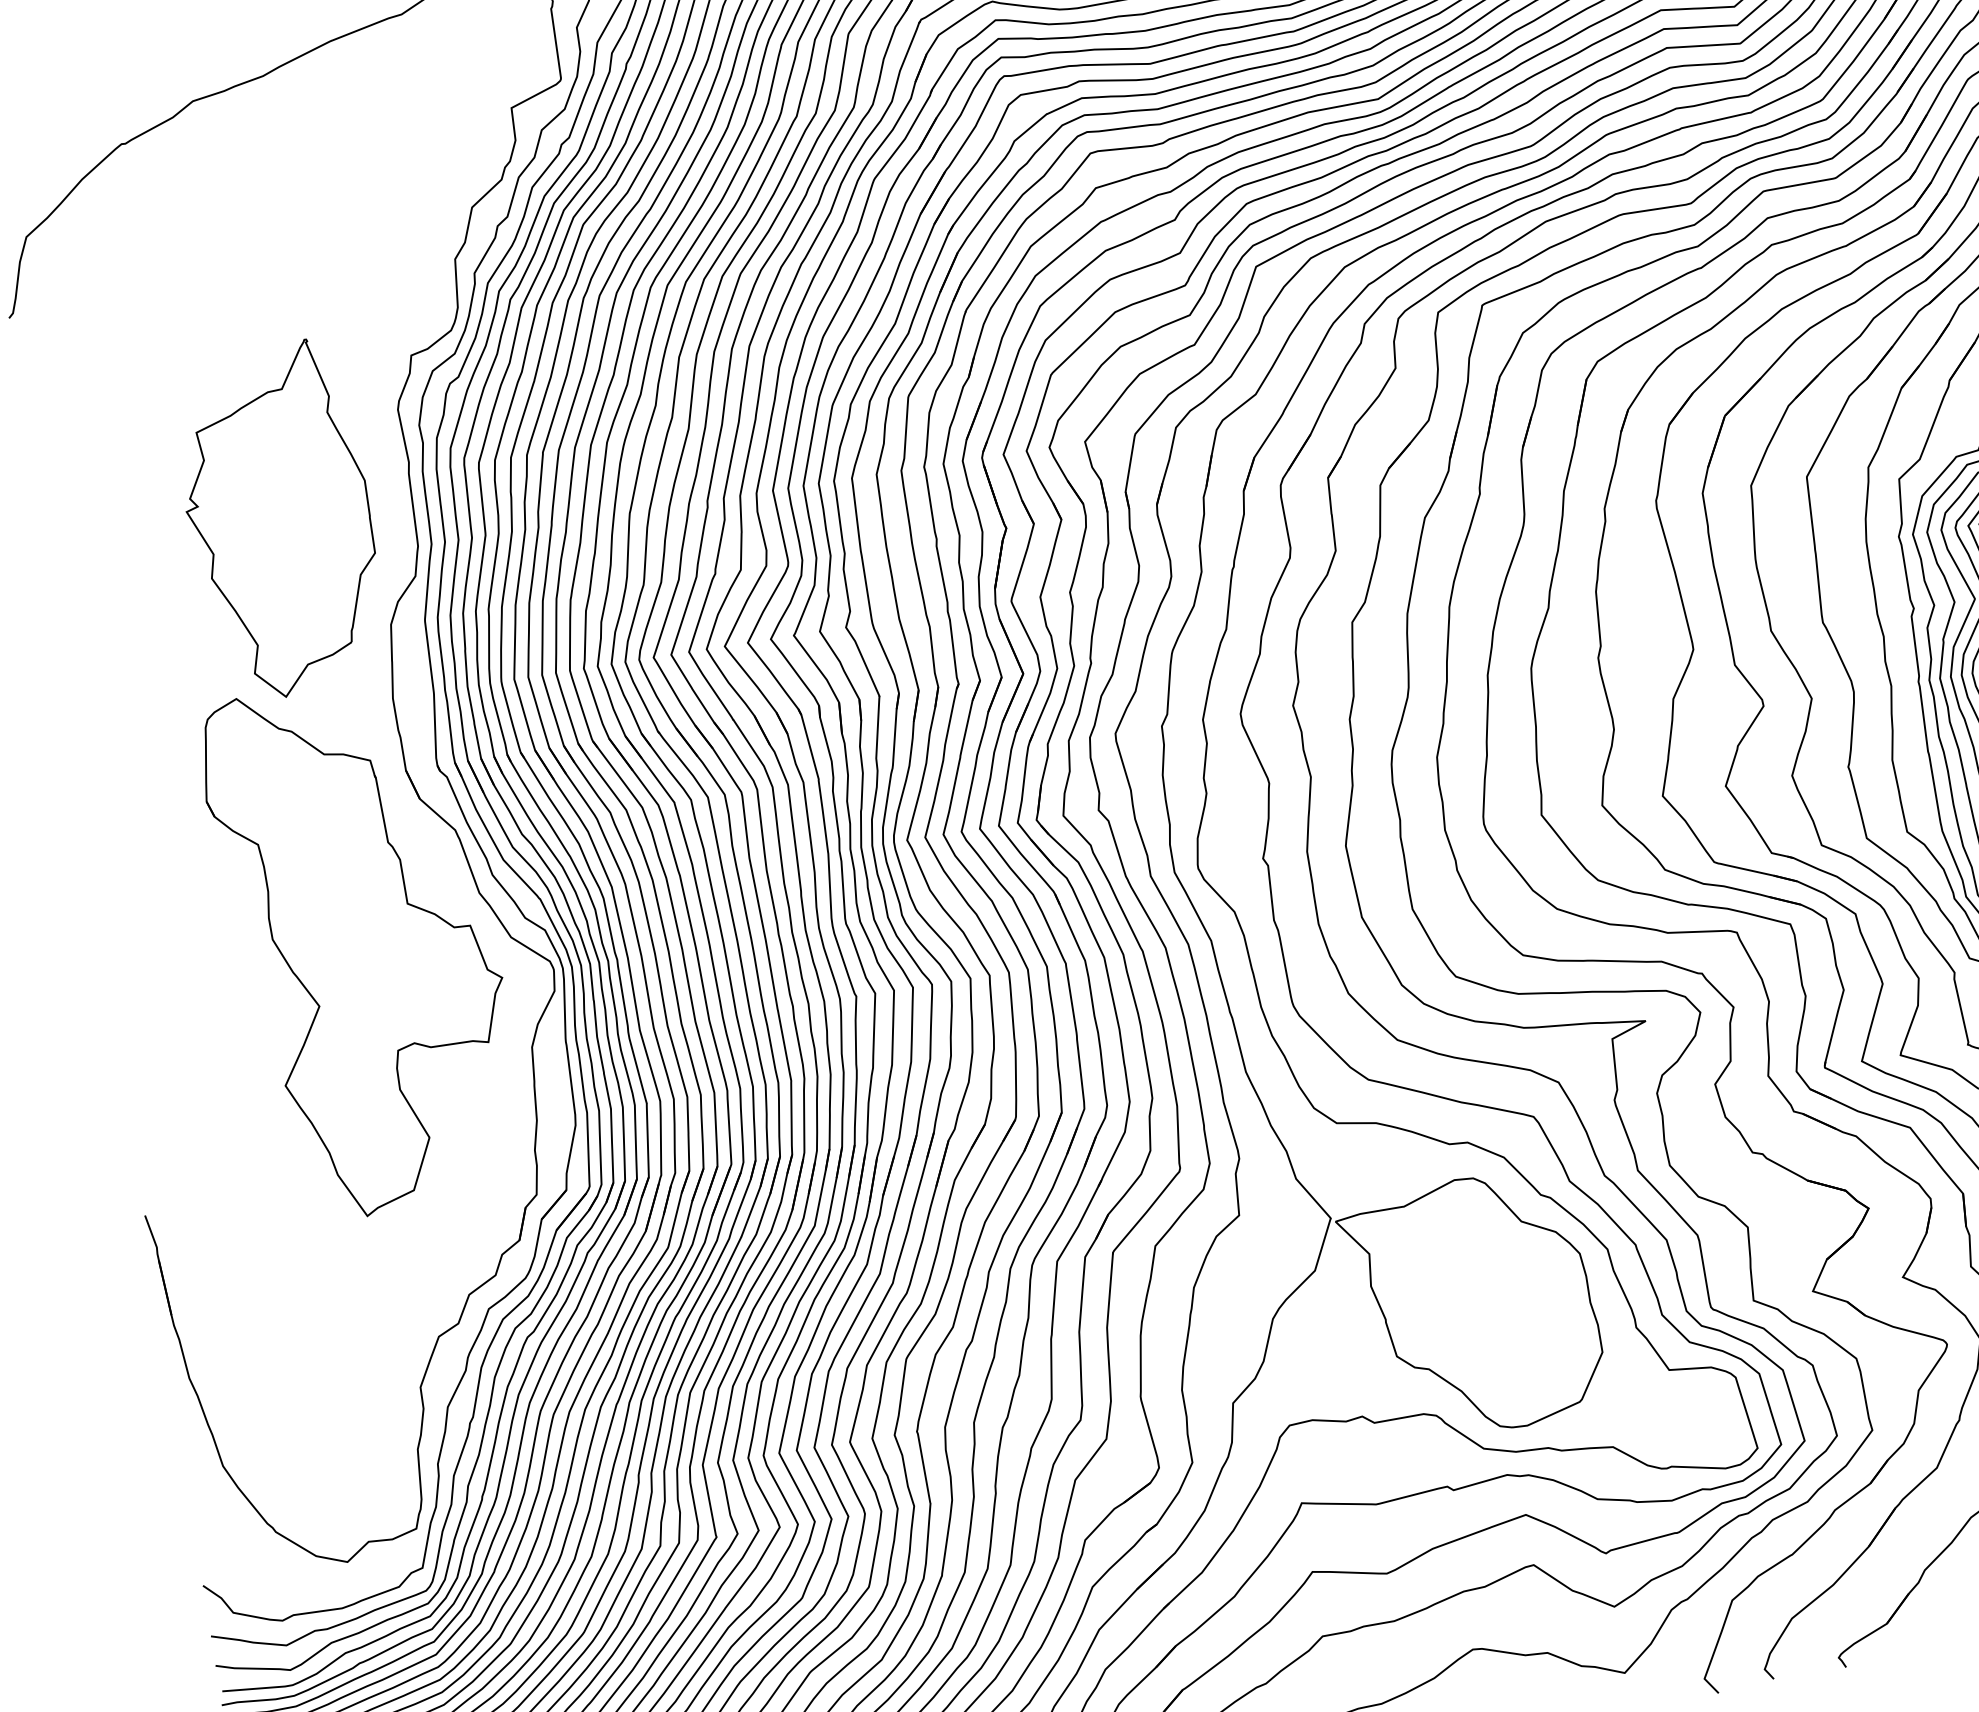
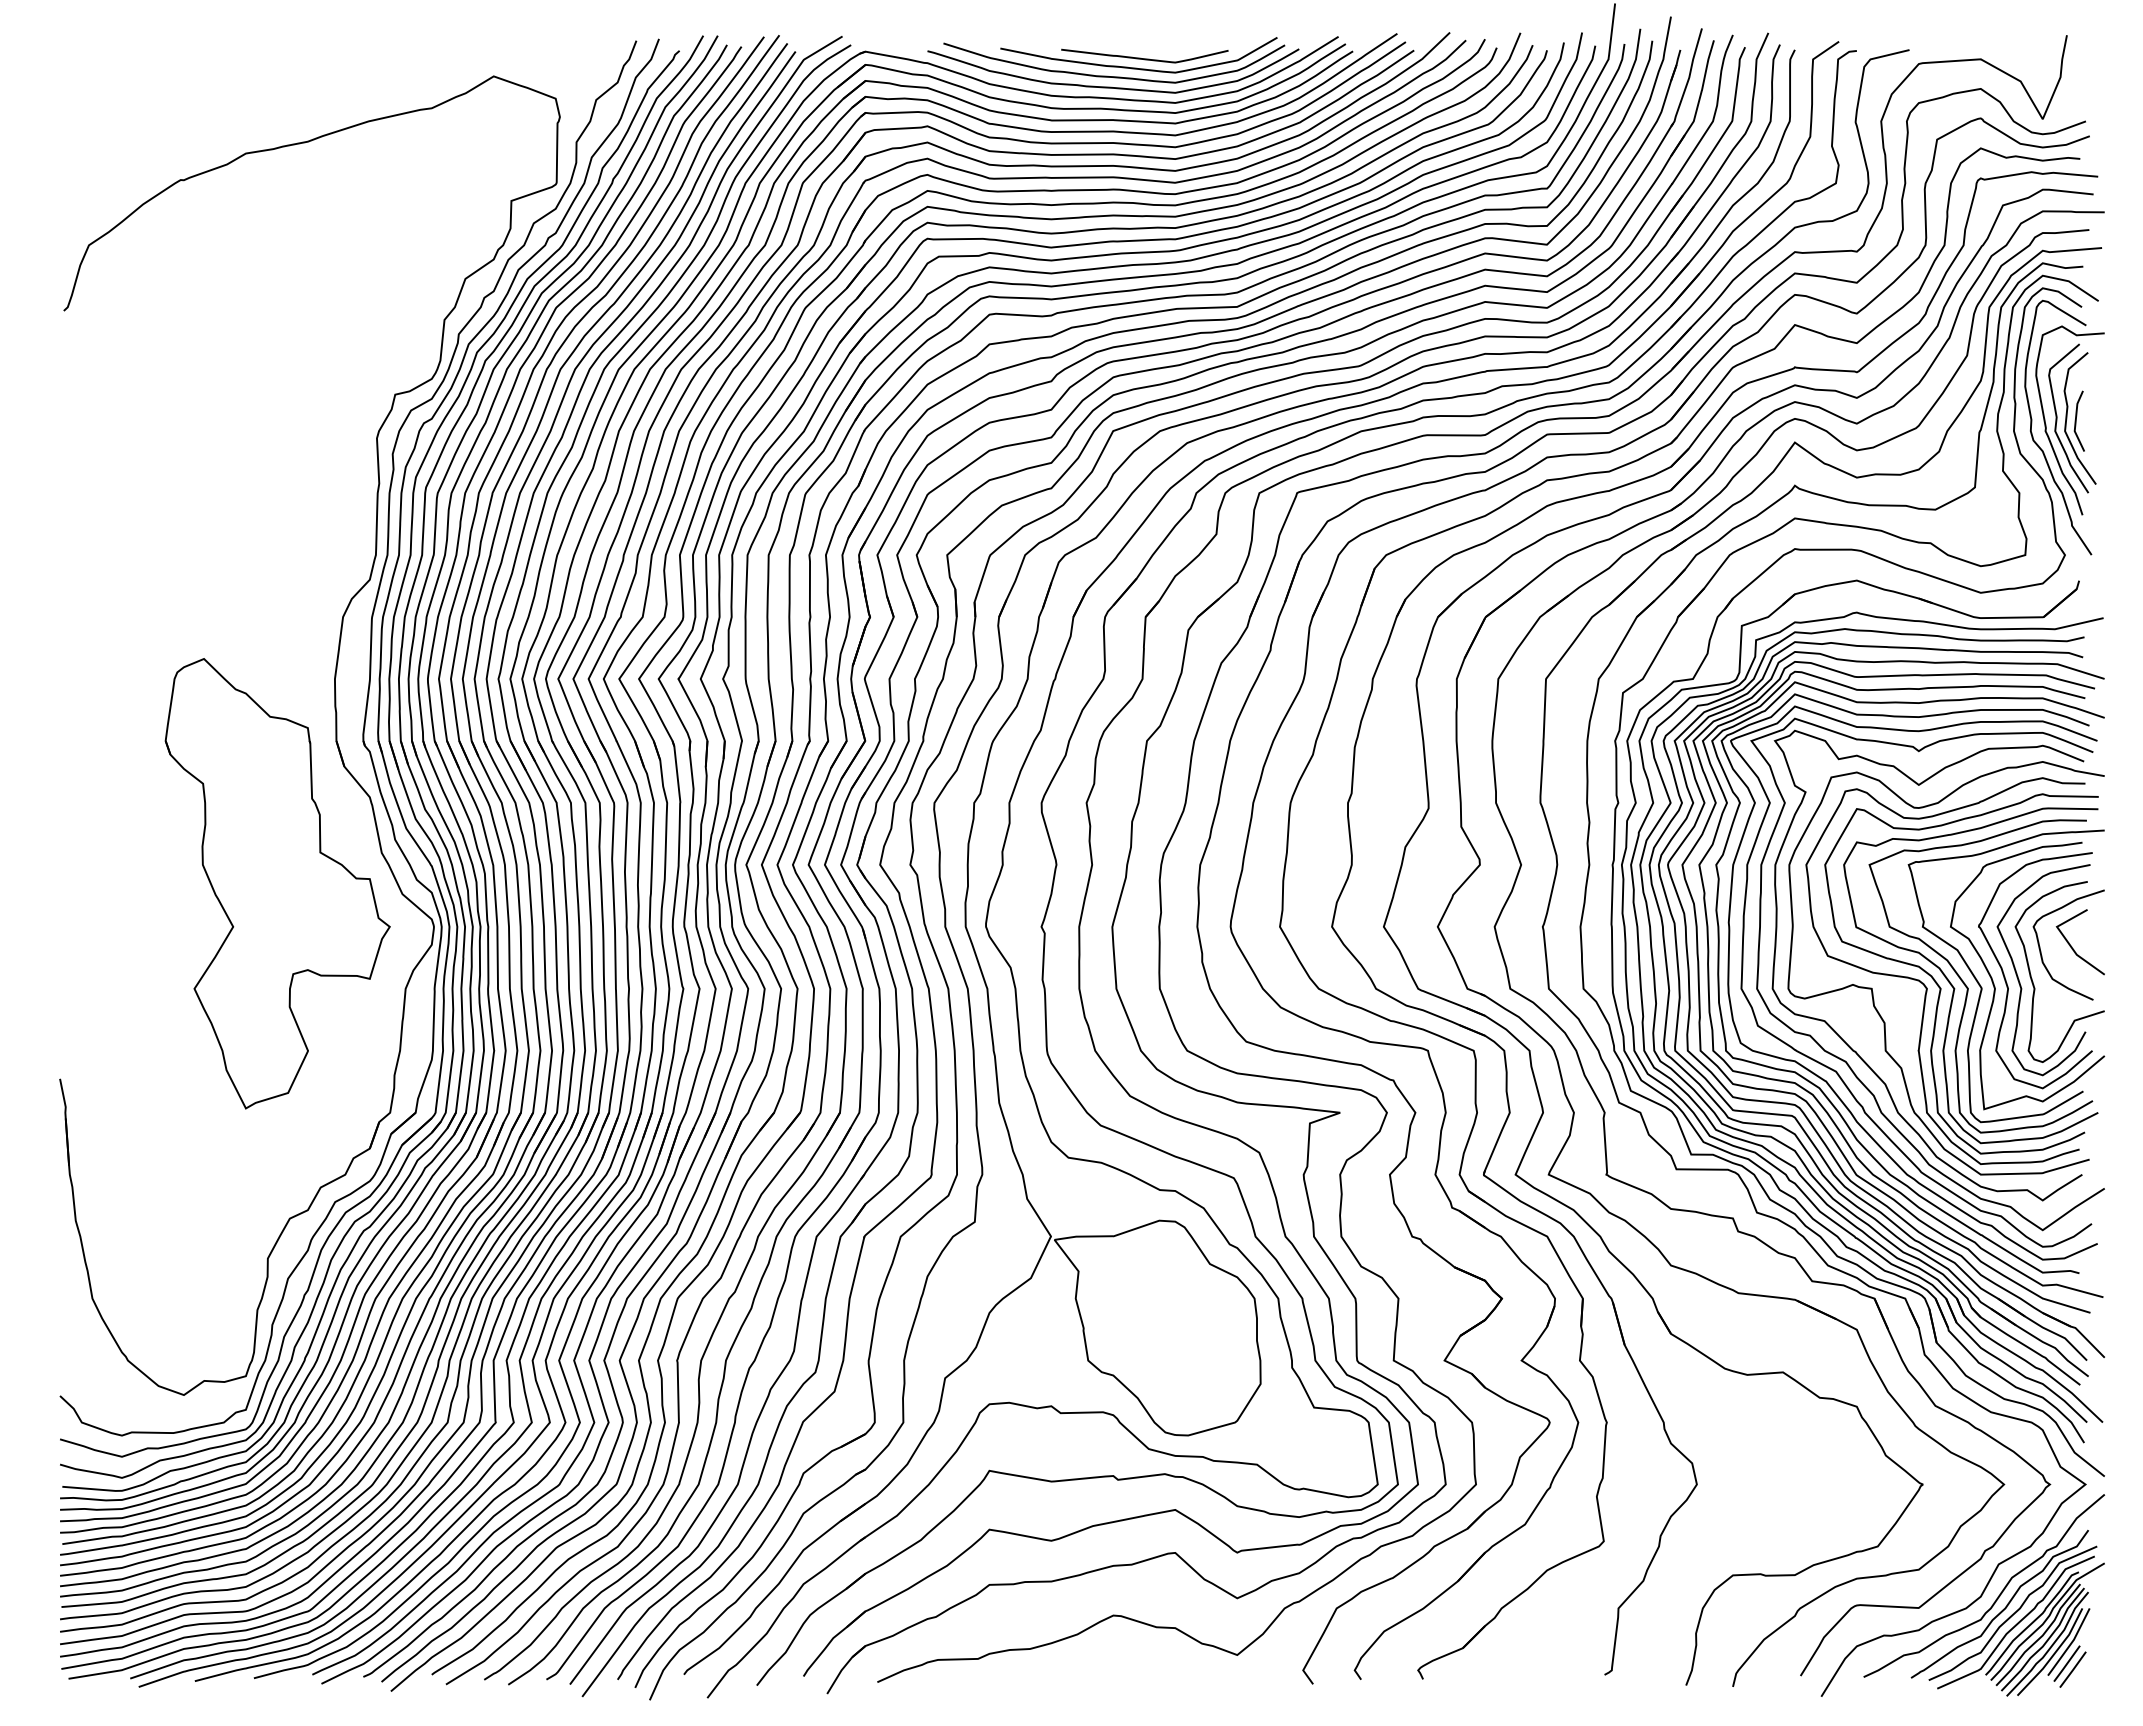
part: (279, 520) -> (263, 515), removed

